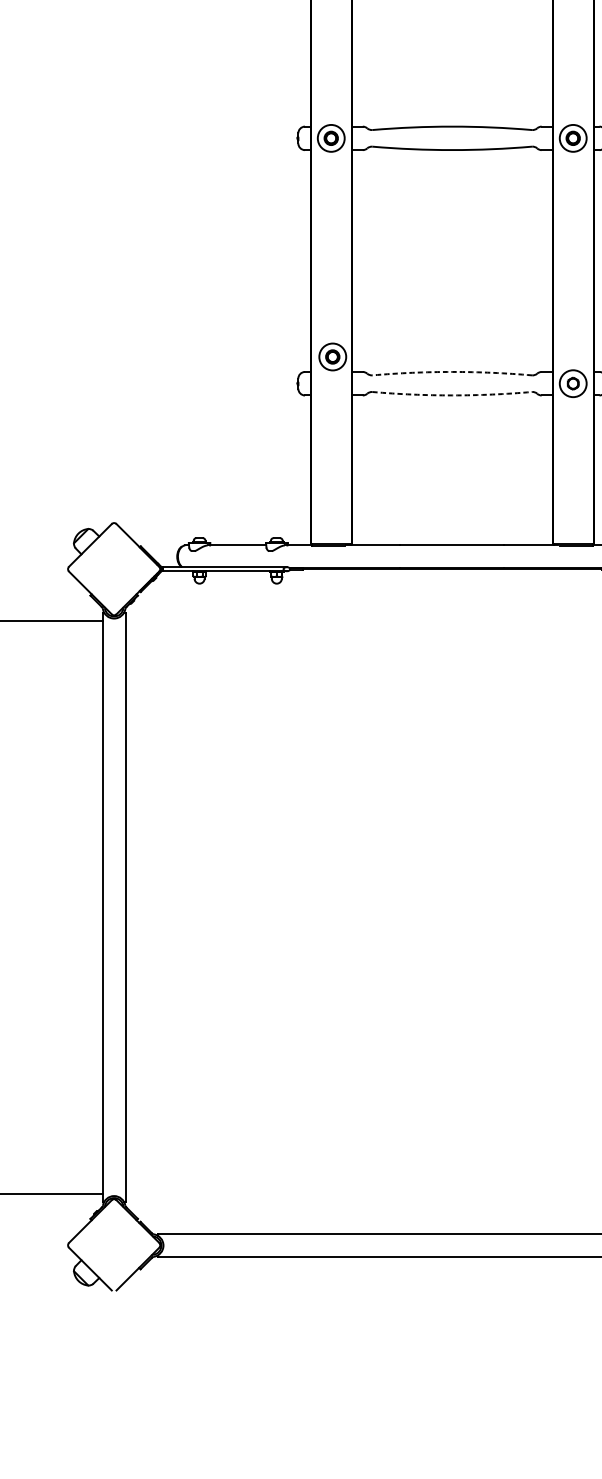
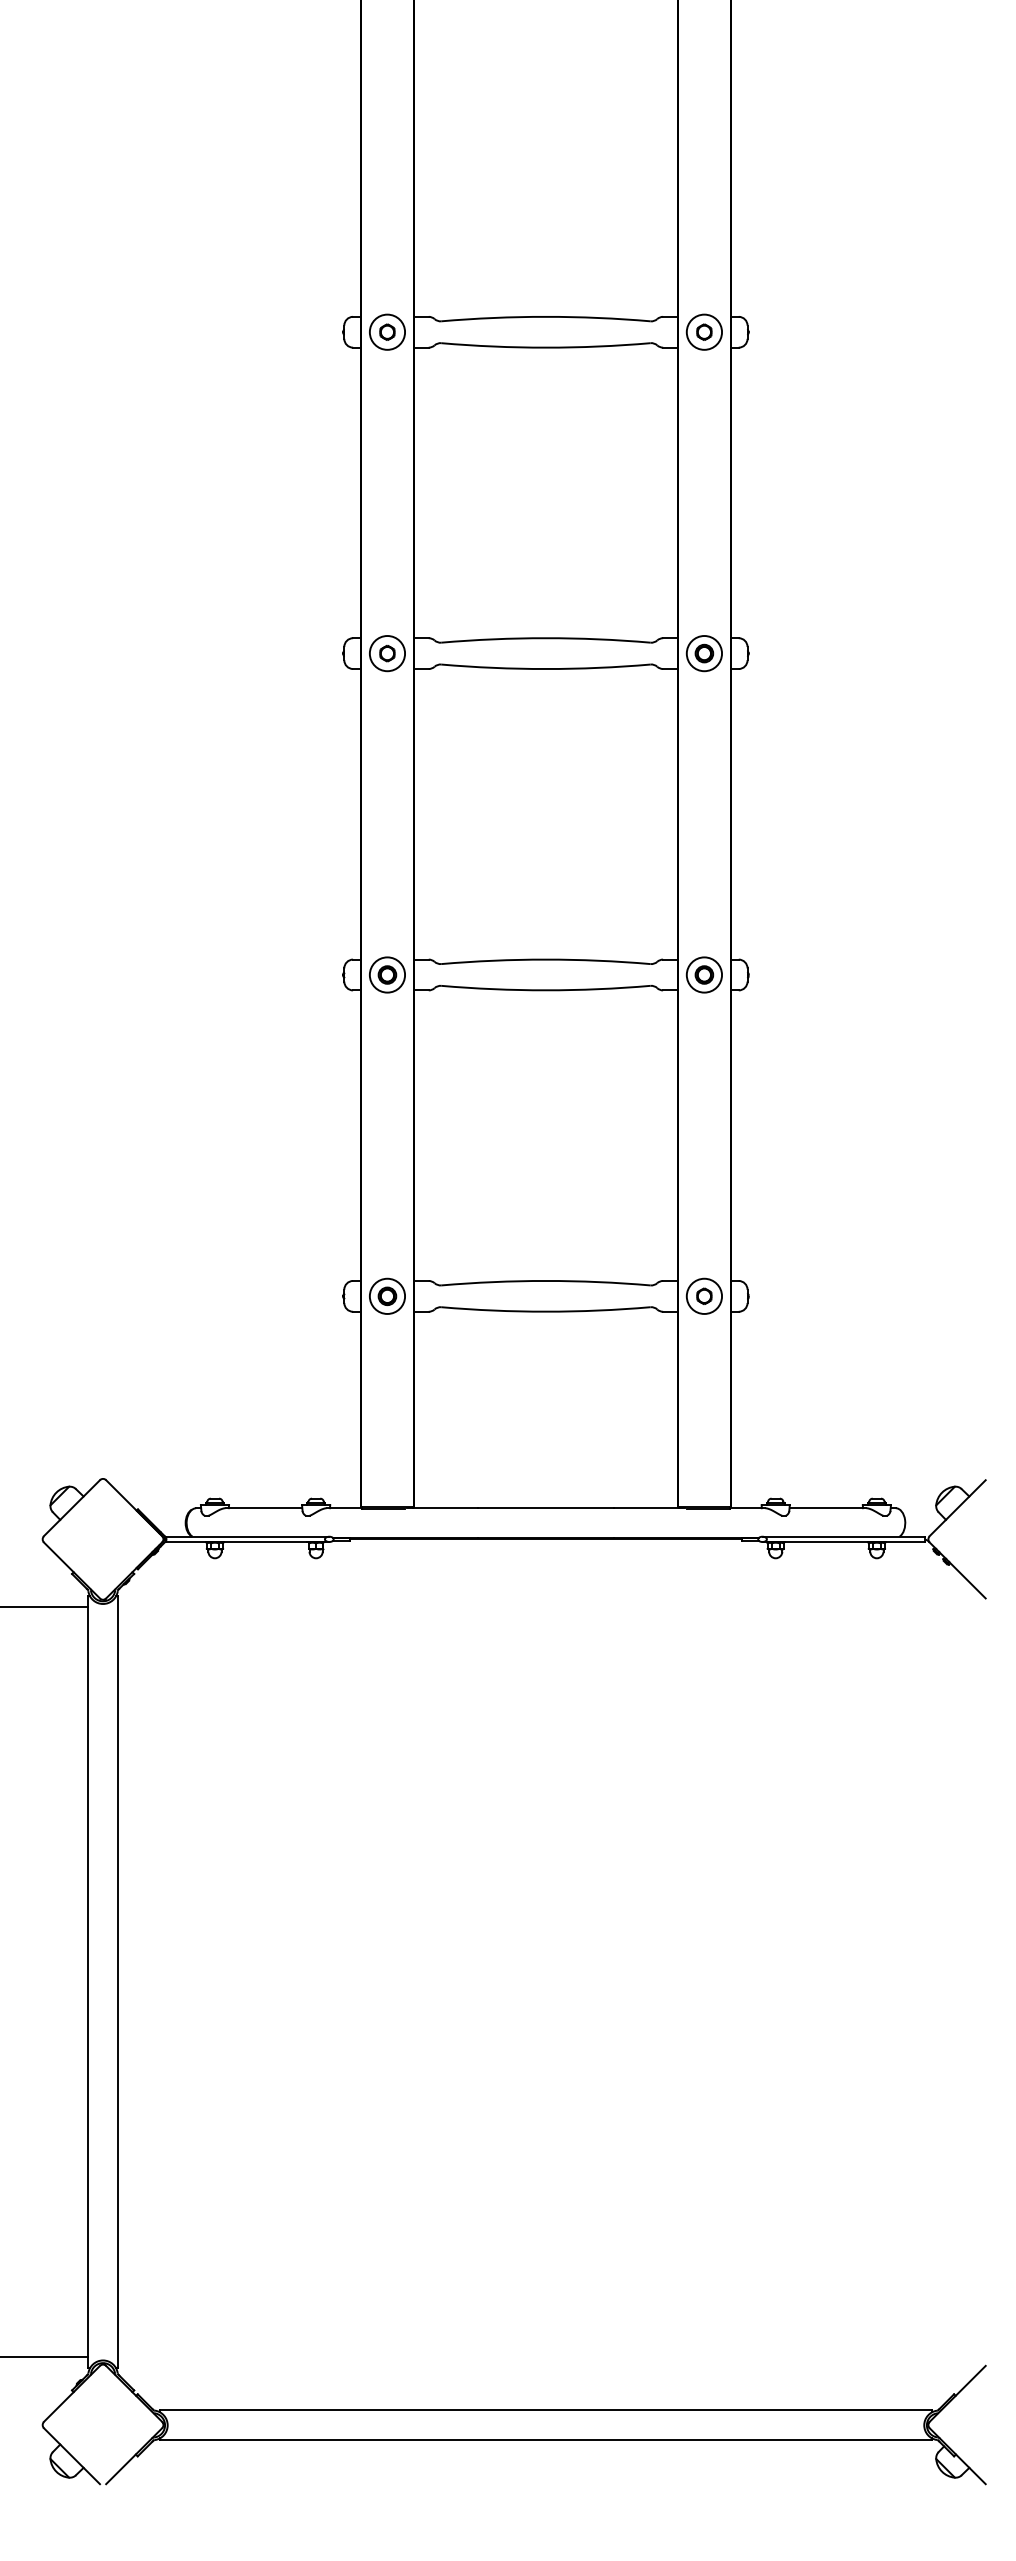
part: (332, 356) -> (387, 1295), moved
arc: (451, 371) -> (545, 1280), dashed -> solid
arc: (451, 395) -> (545, 1311), dashed -> solid

